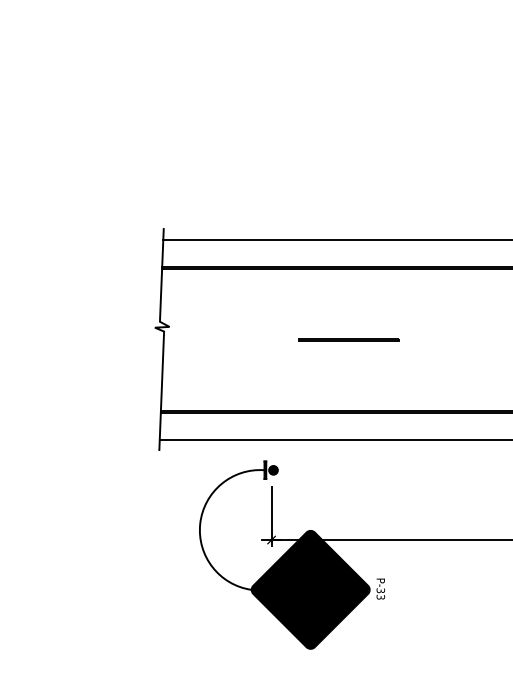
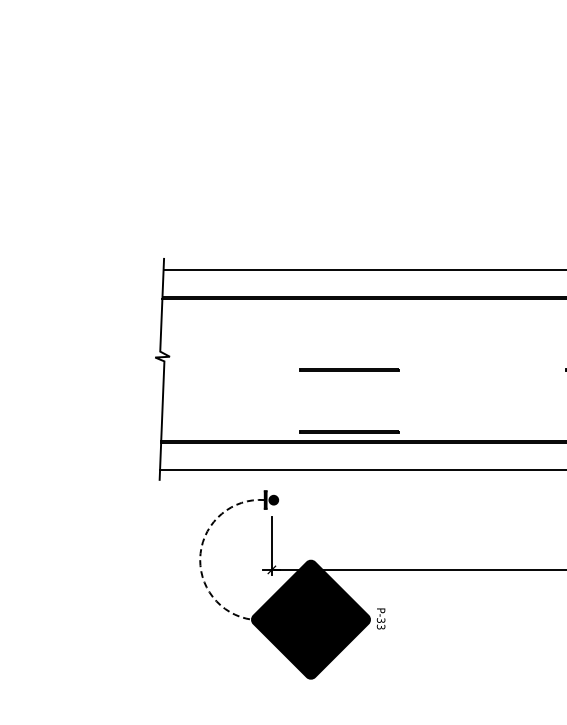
line: (349, 401) -> (349, 431), added
arc: (200, 523) -> (200, 553), solid -> dashed

